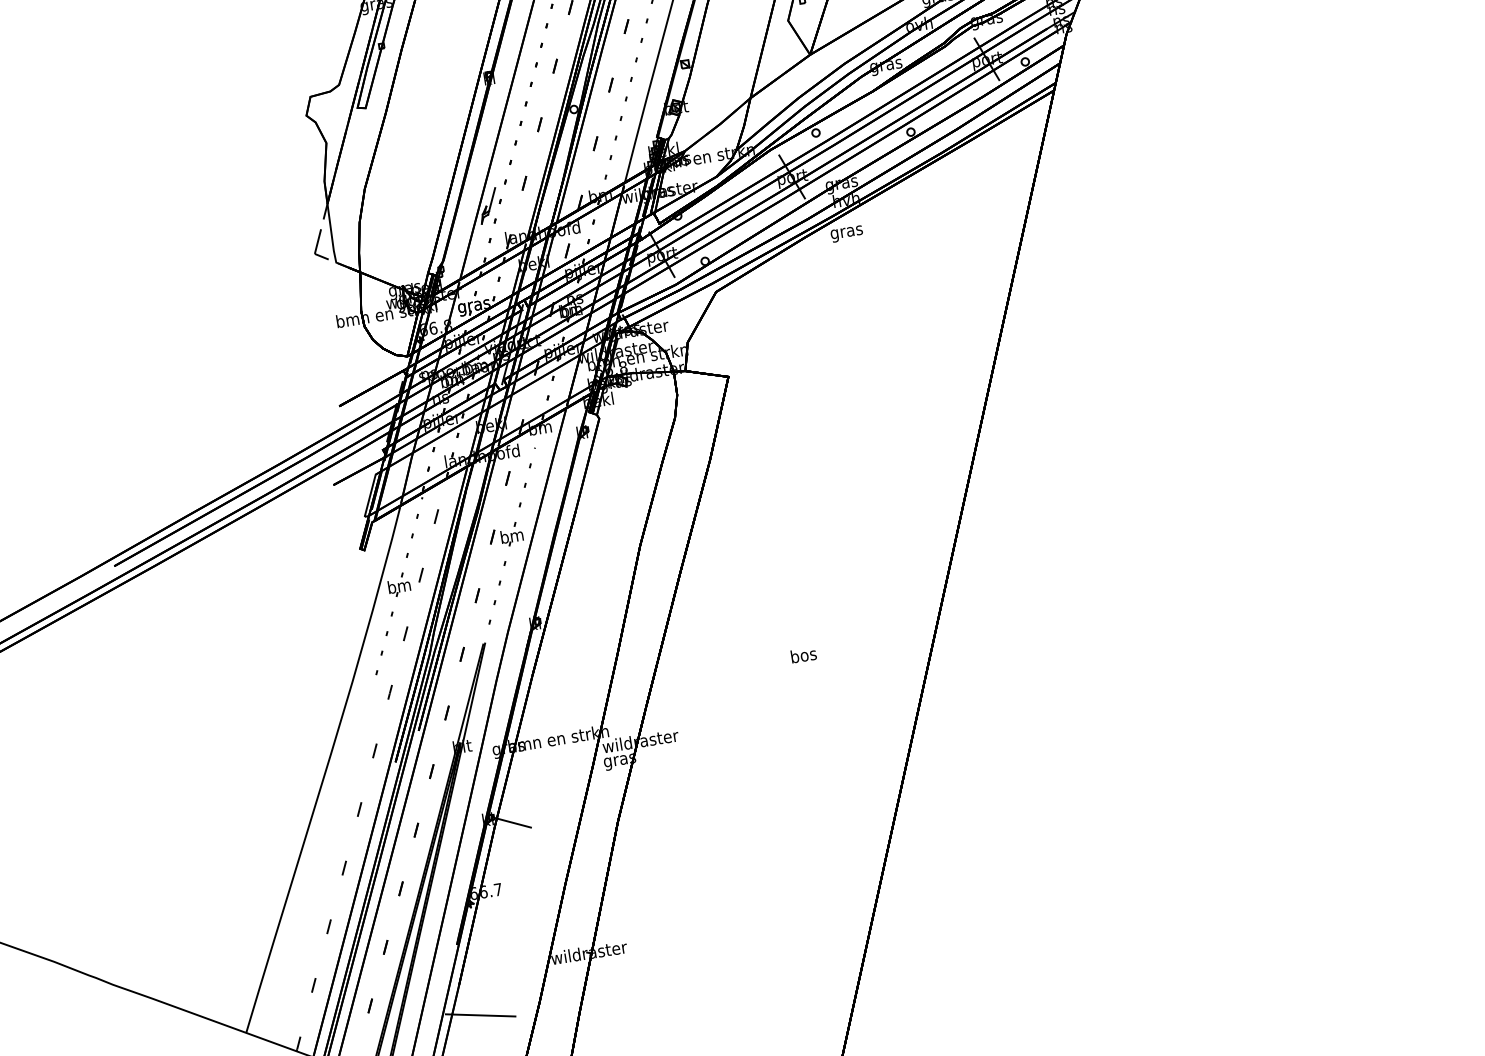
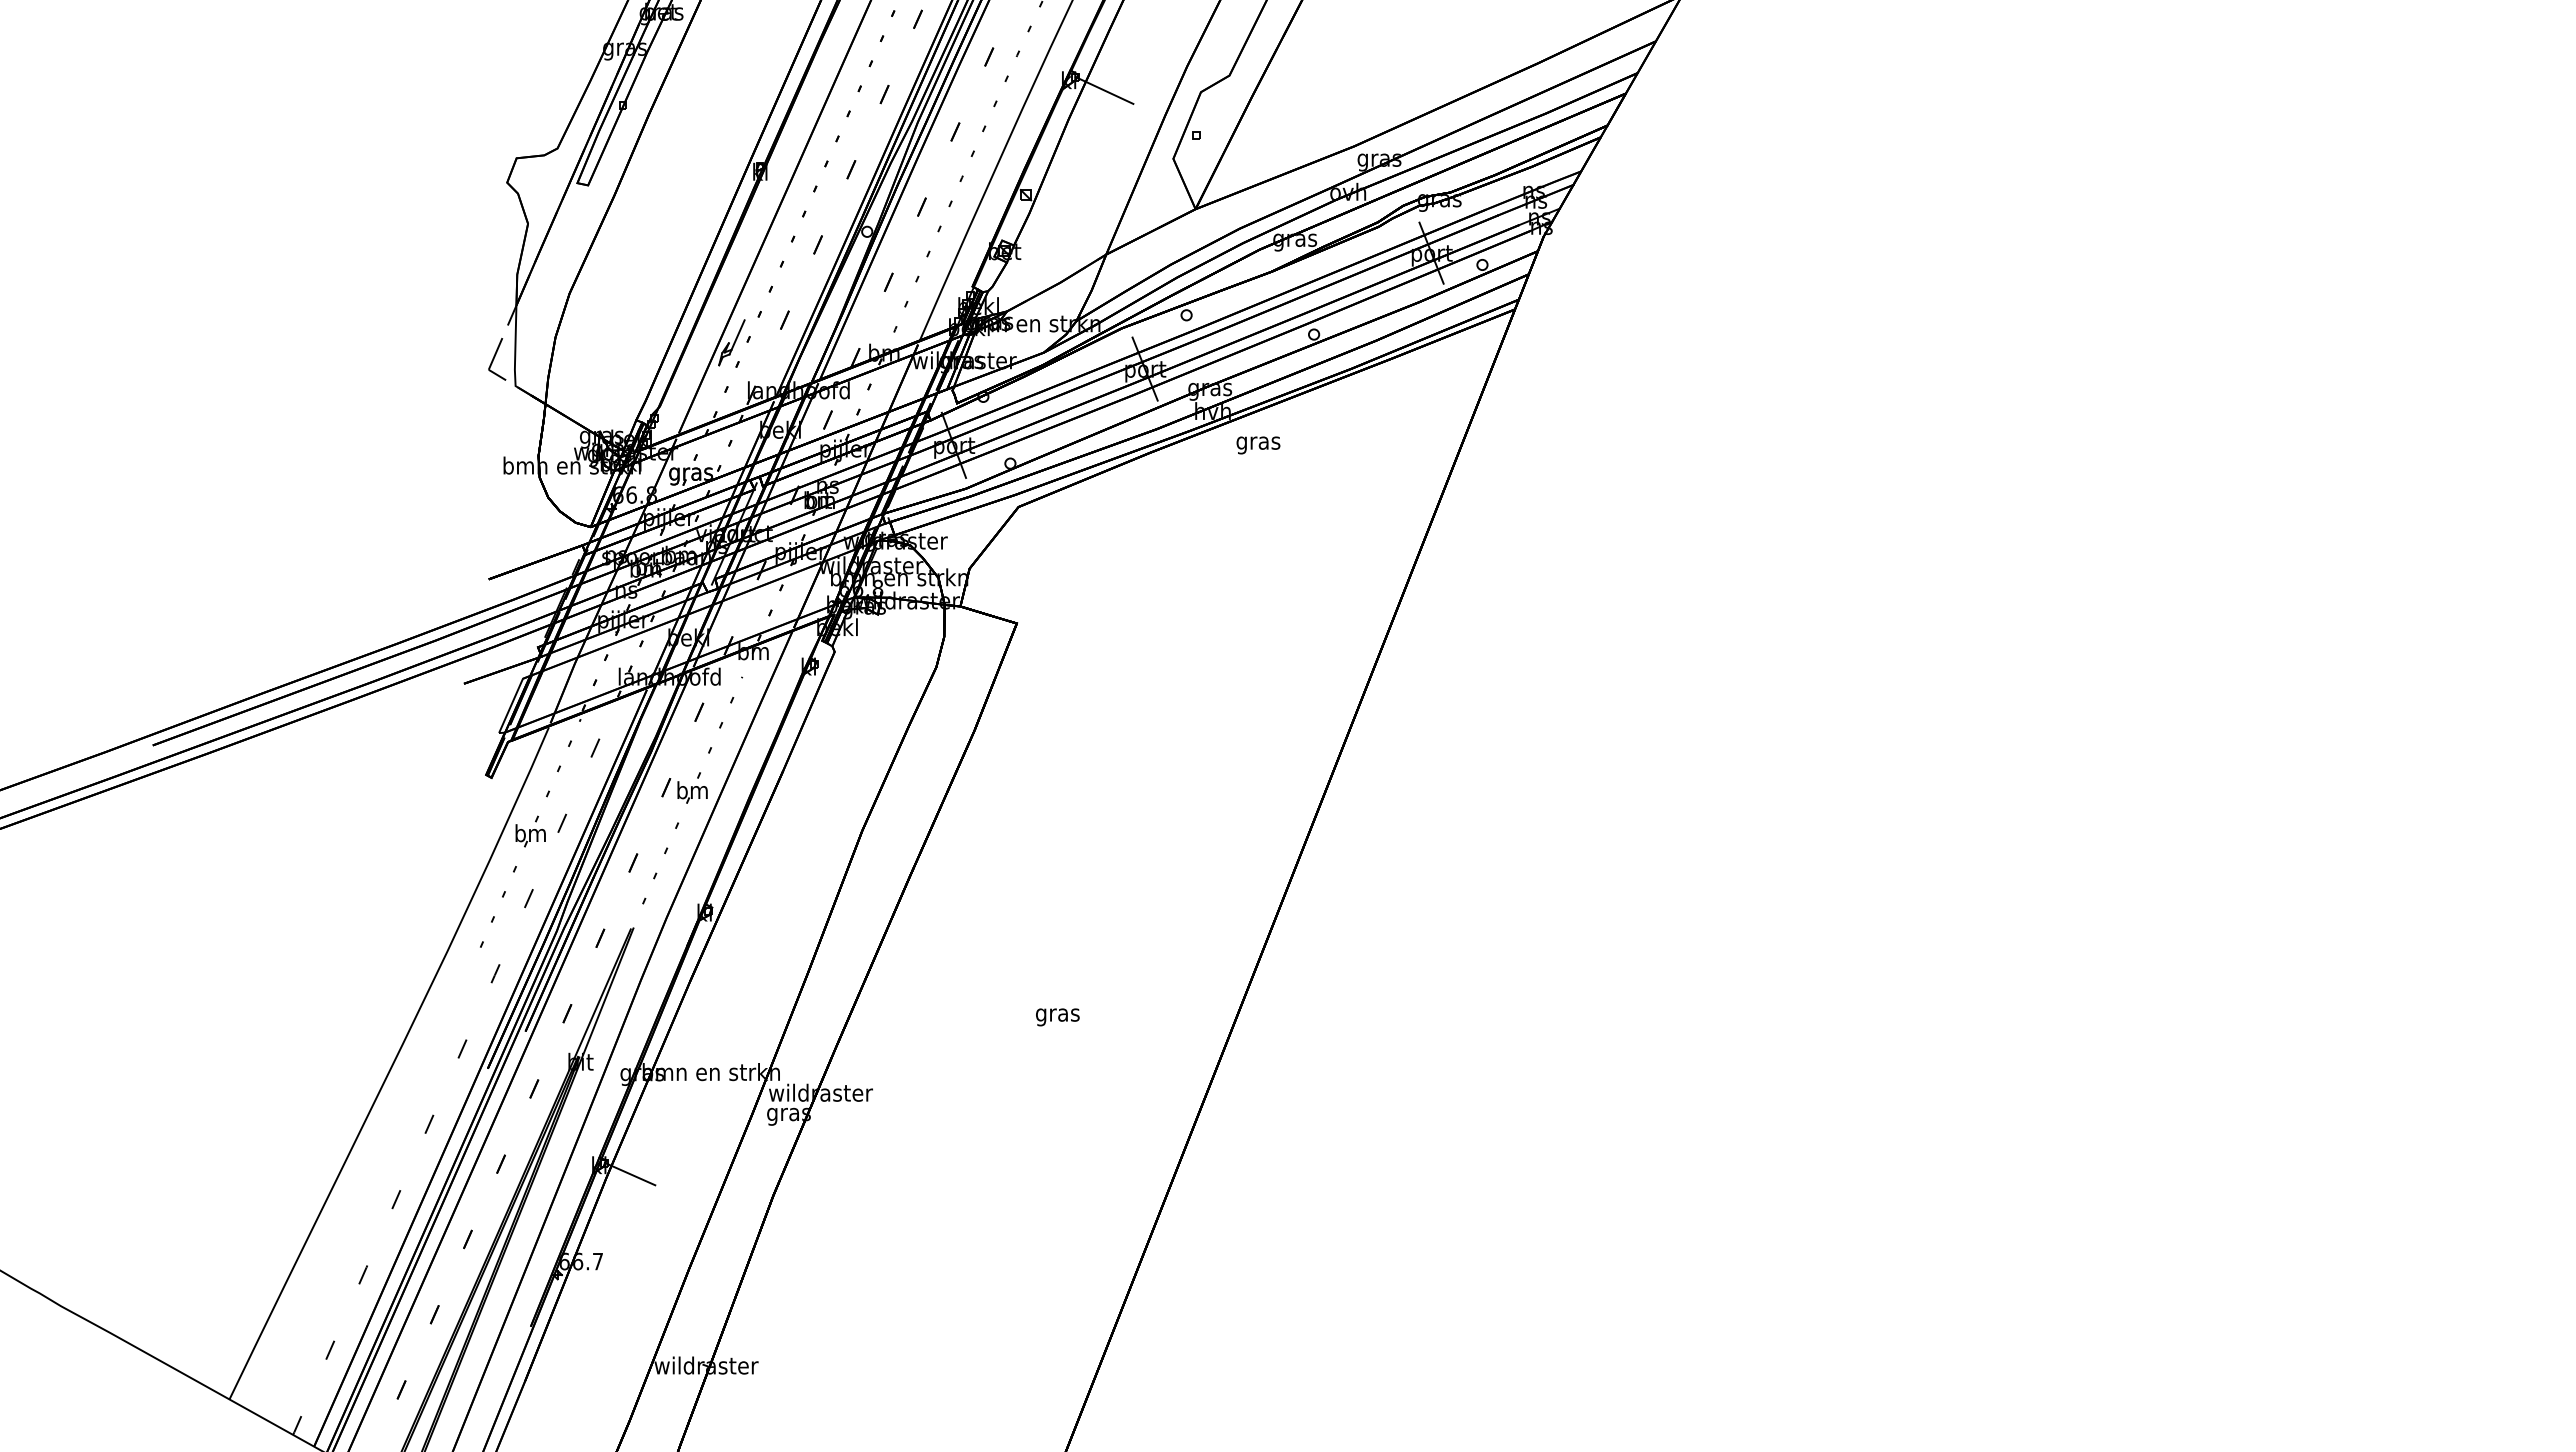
text: (847, 234) -> (1258, 445), moved
text: (803, 656) -> (1057, 1014), bos -> gras
line: (480, 1015) -> (547, 1426), removed

